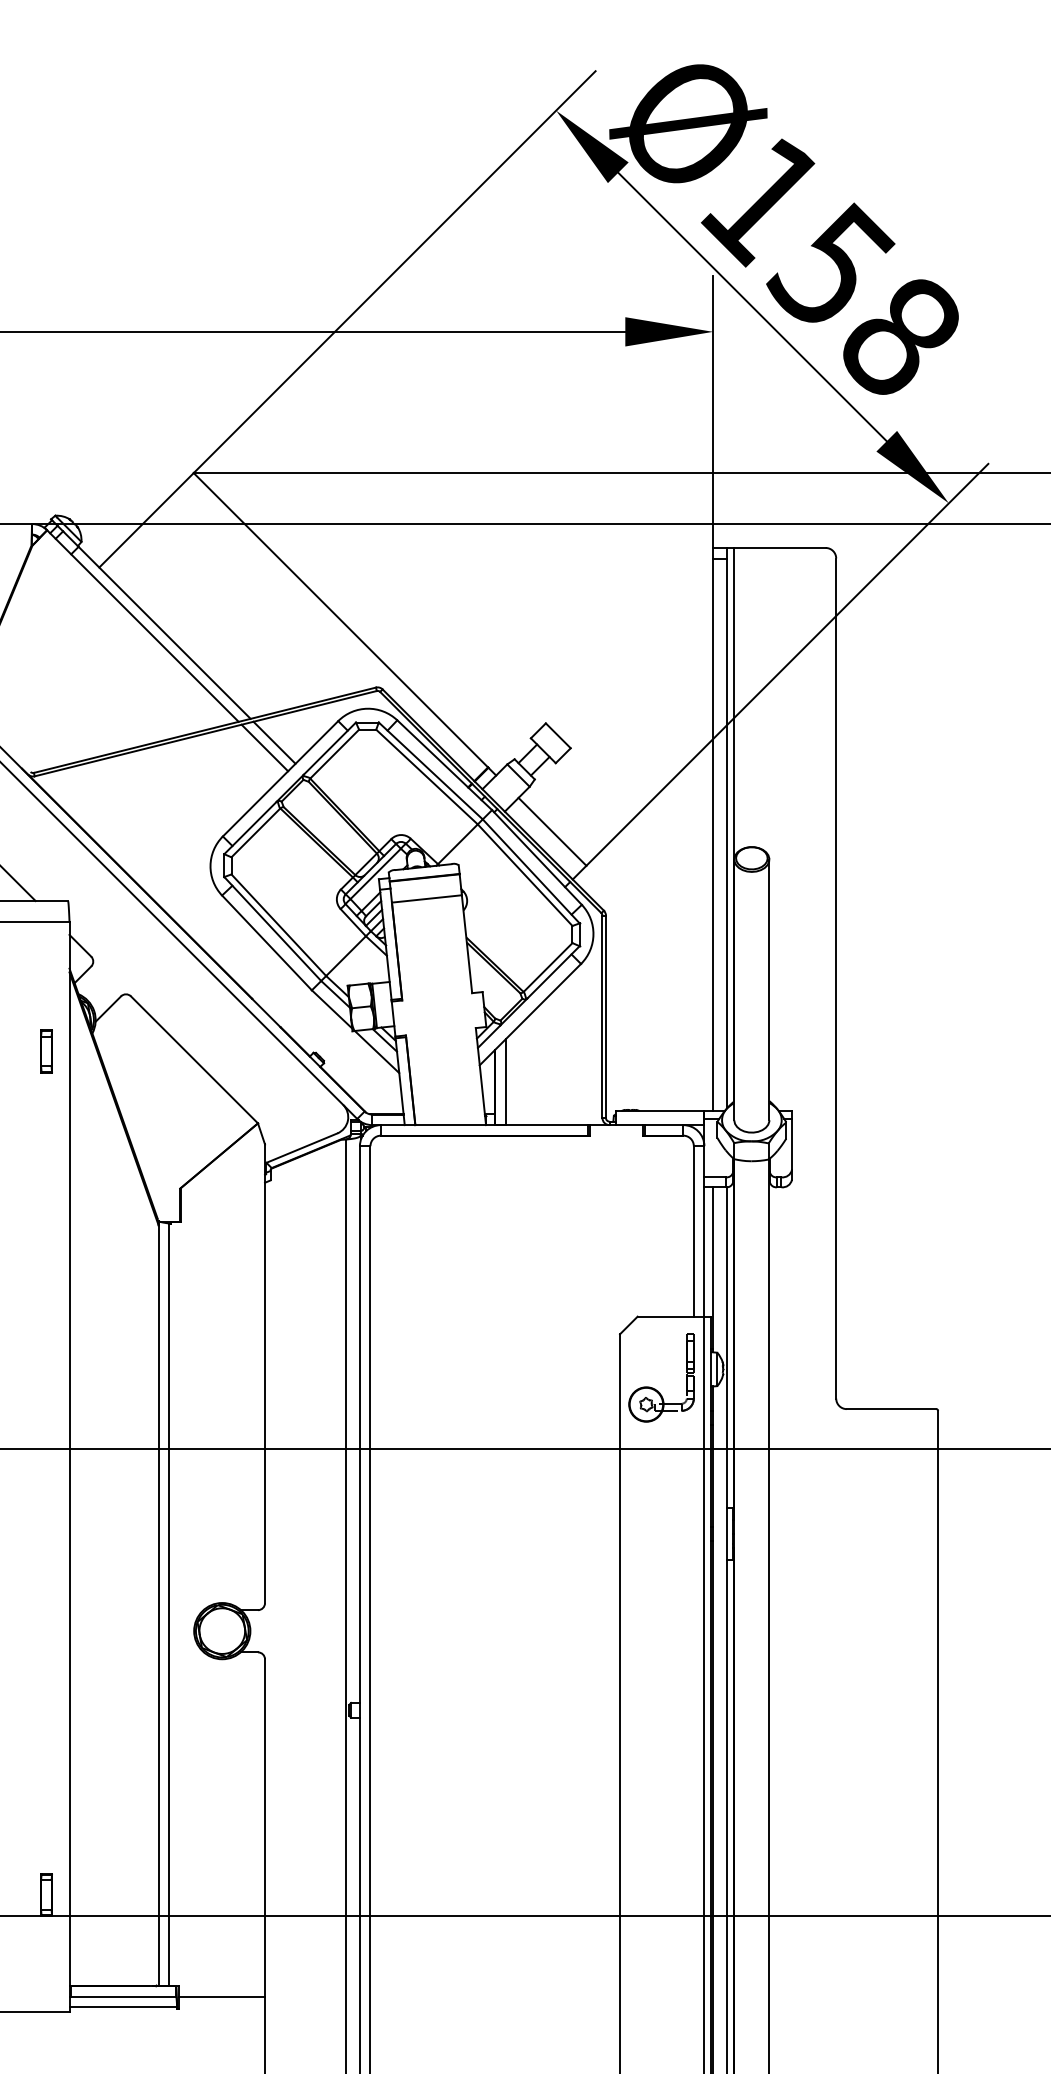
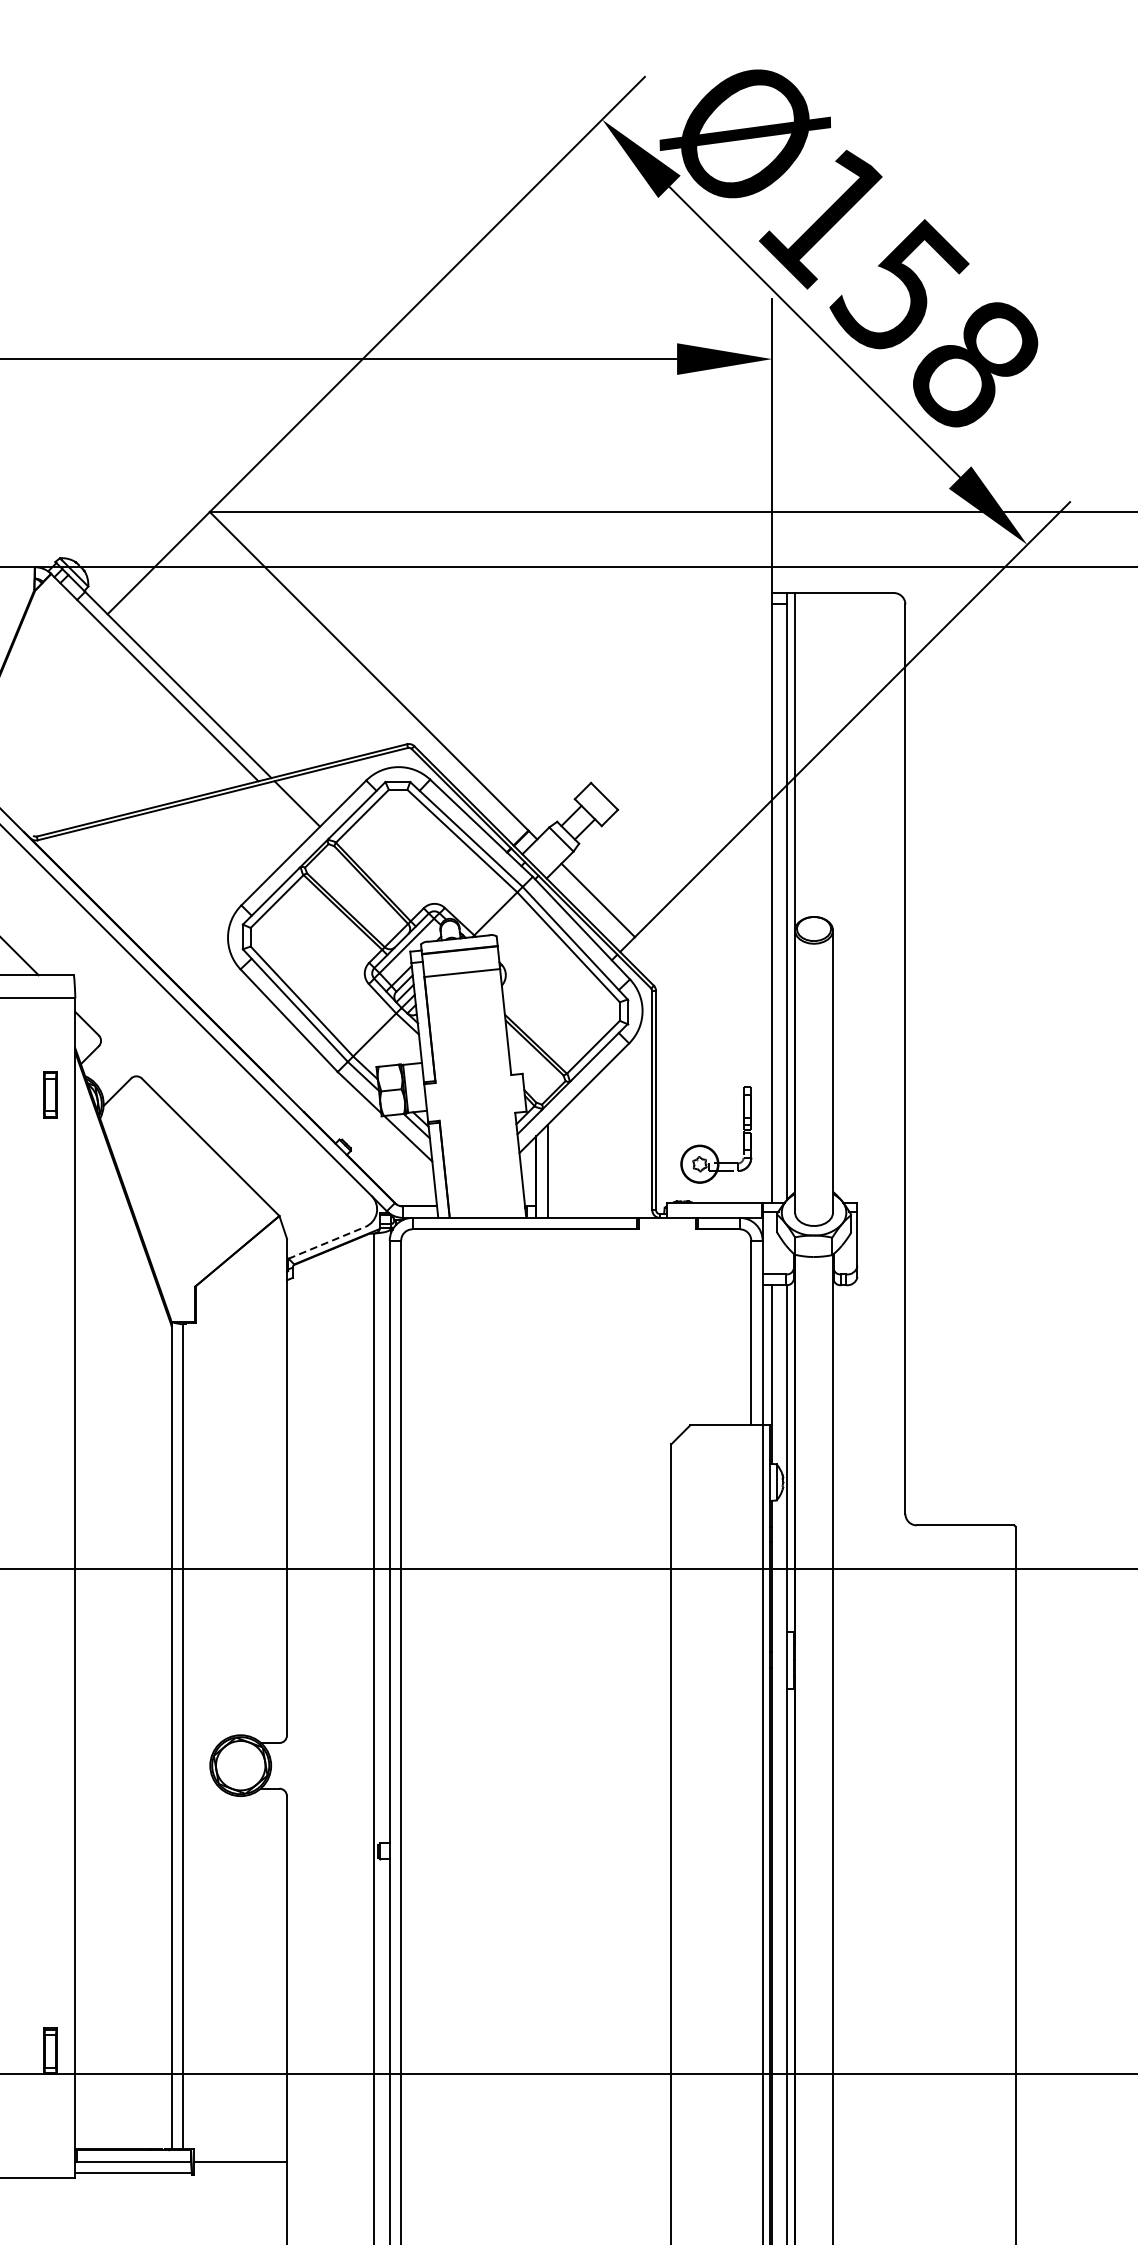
line: (264, 747) -> (286, 809), removed
part: (46, 1051) -> (50, 1094), moved
line: (301, 1148) -> (326, 1243), solid -> dashed
part: (655, 1388) -> (709, 1146), moved

